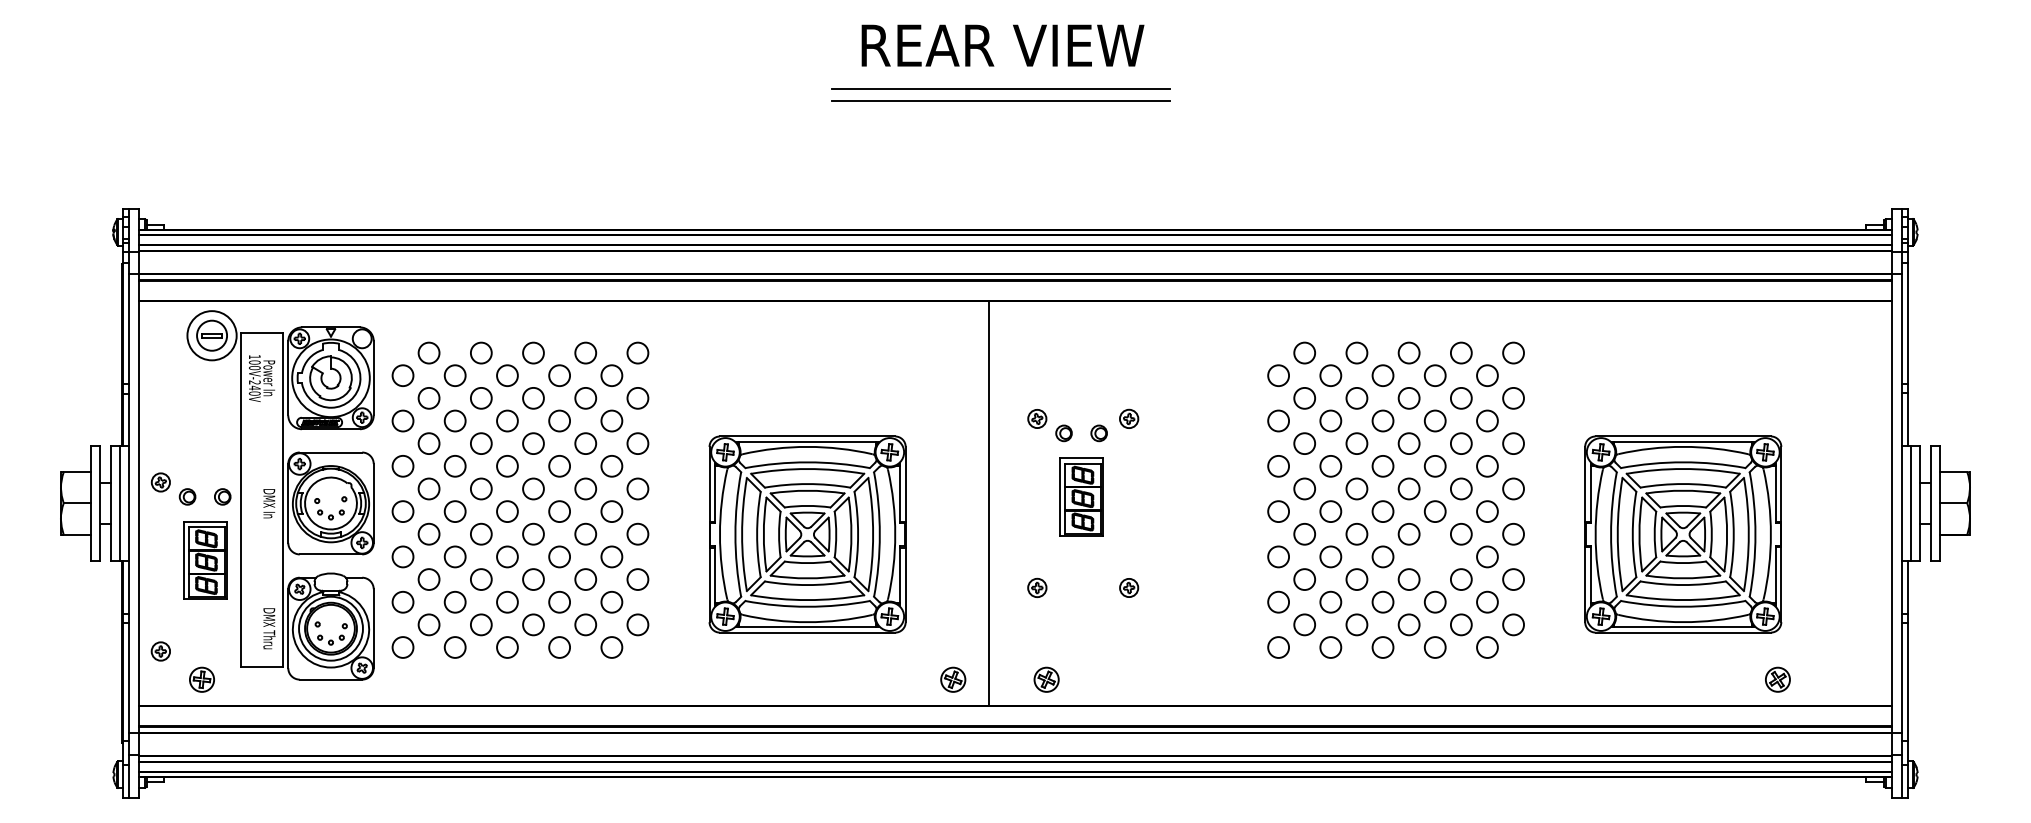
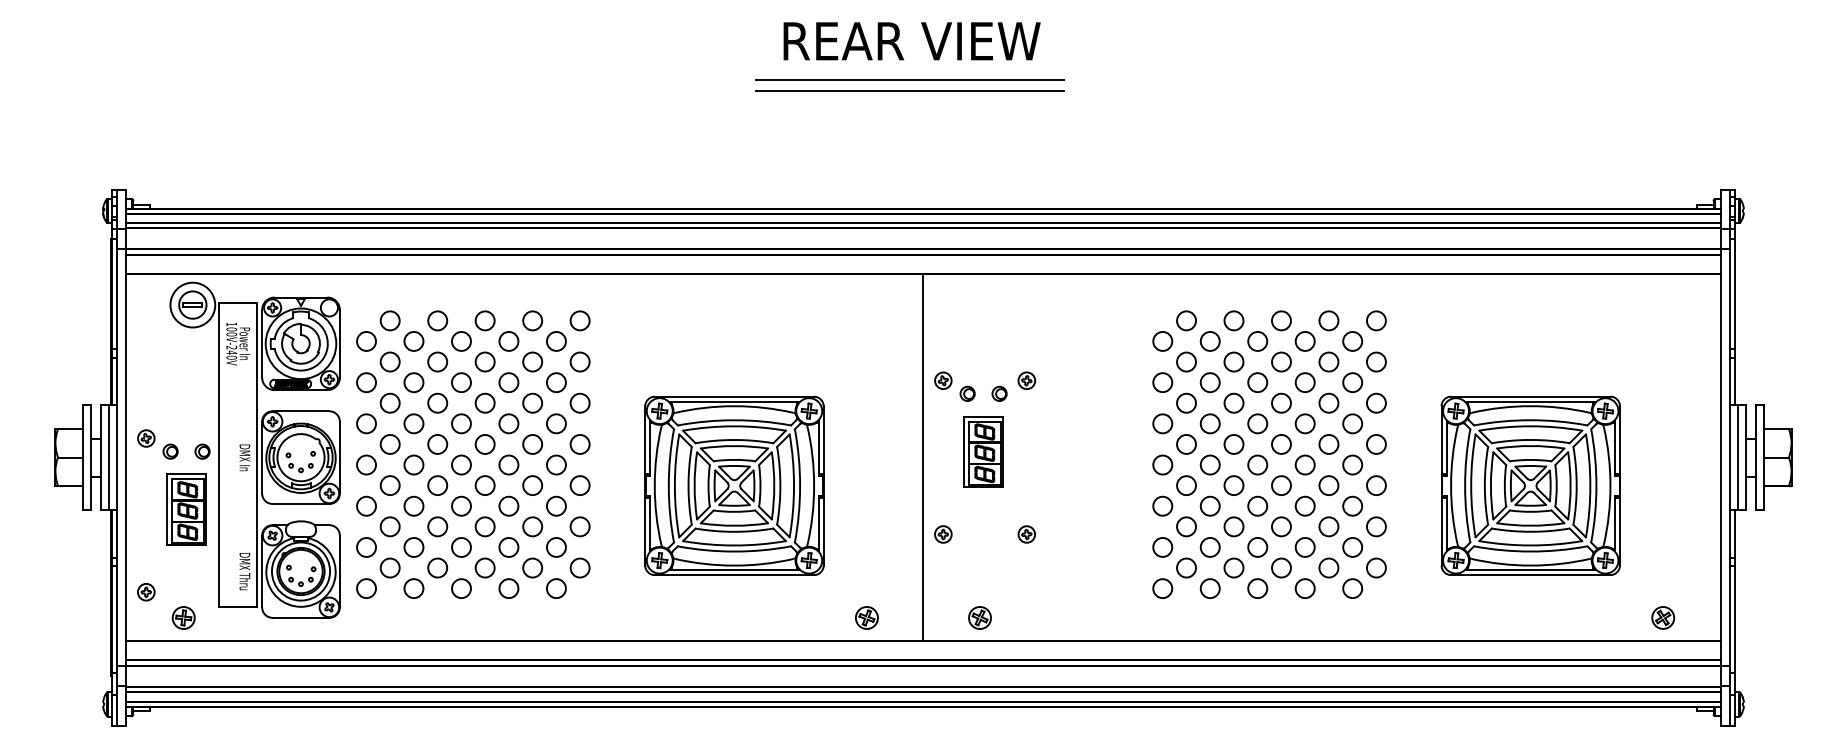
line: (989, 503) -> (923, 457), moved
circle: (1434, 556) -> (1304, 505), added
part: (1046, 679) -> (979, 617), moved
part: (1777, 679) -> (1662, 617), moved

